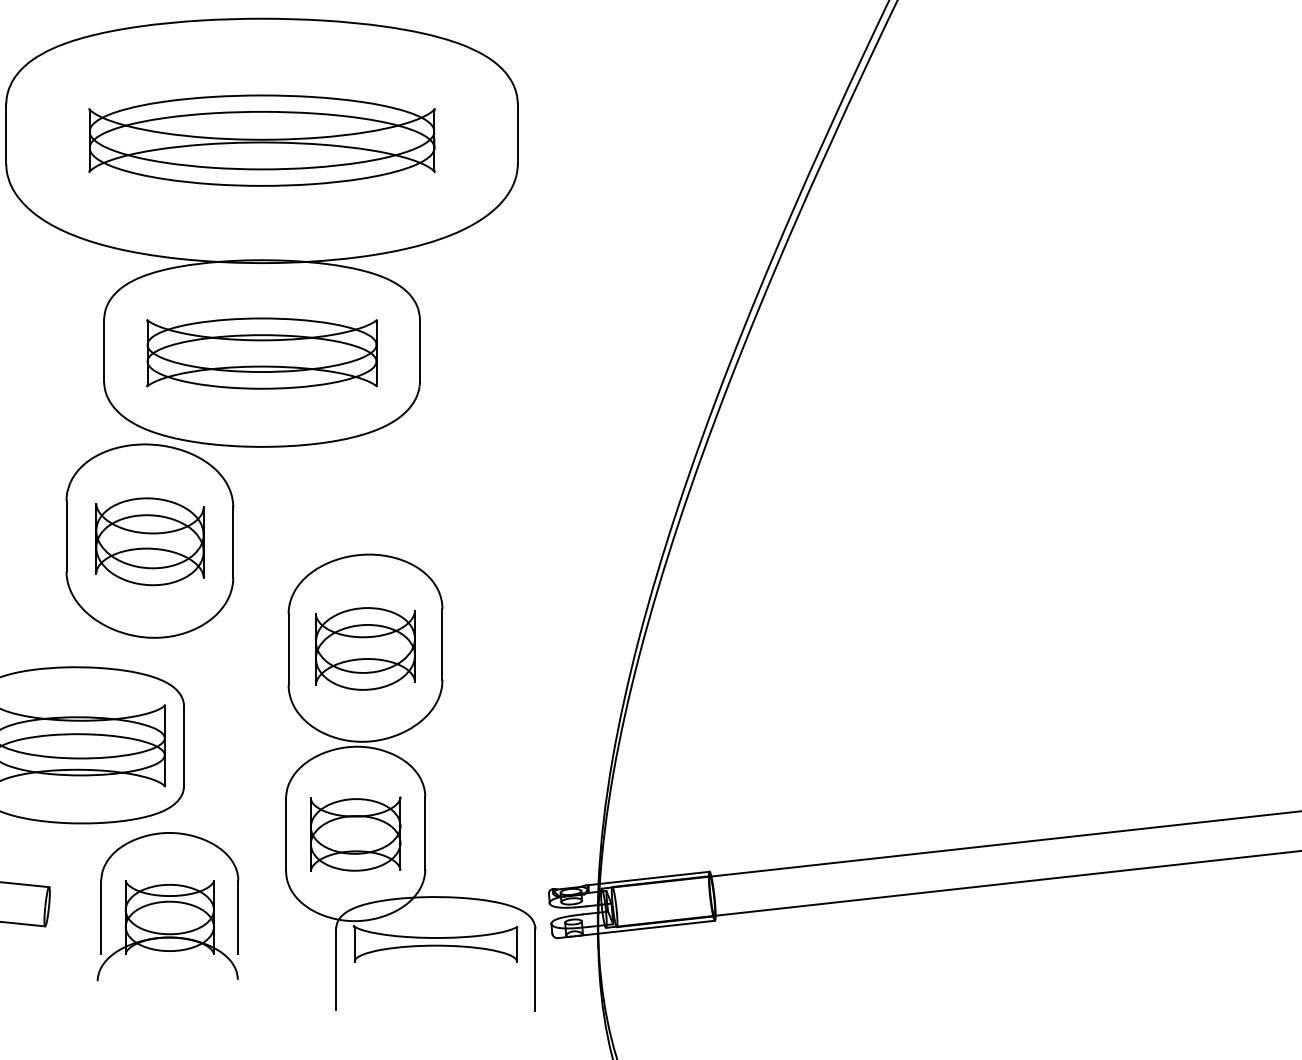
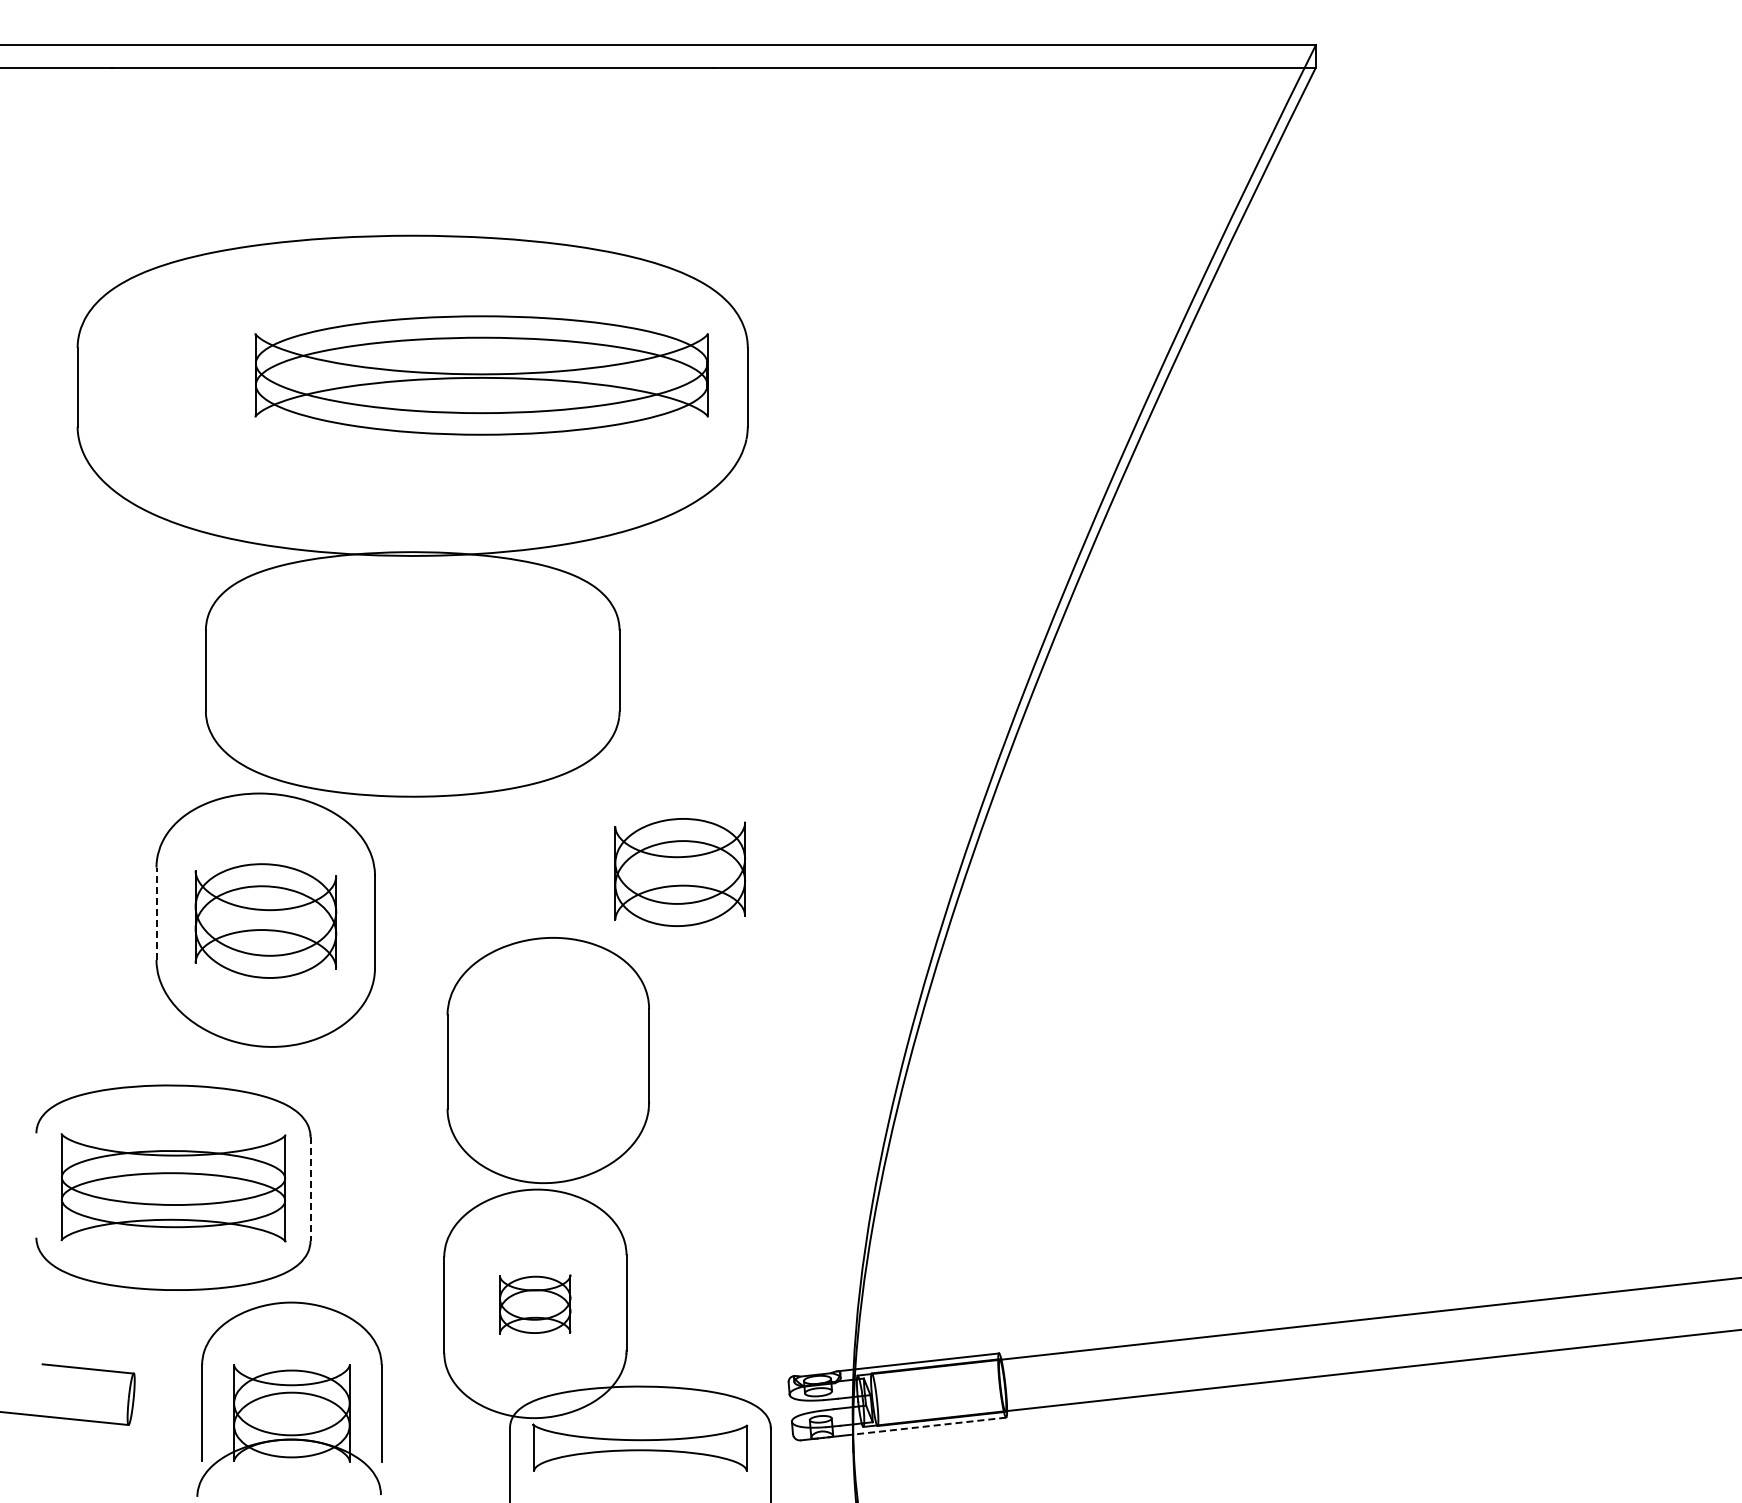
part: (261, 140) -> (481, 375), moved
part: (261, 353) -> (412, 674), removed
line: (66, 536) -> (156, 913), solid -> dashed
part: (365, 648) -> (680, 872), moved
line: (184, 746) -> (310, 1189), solid -> dashed
part: (354, 834) -> (534, 1304), size x0.6
line: (656, 927) -> (929, 1426), solid -> dashed

